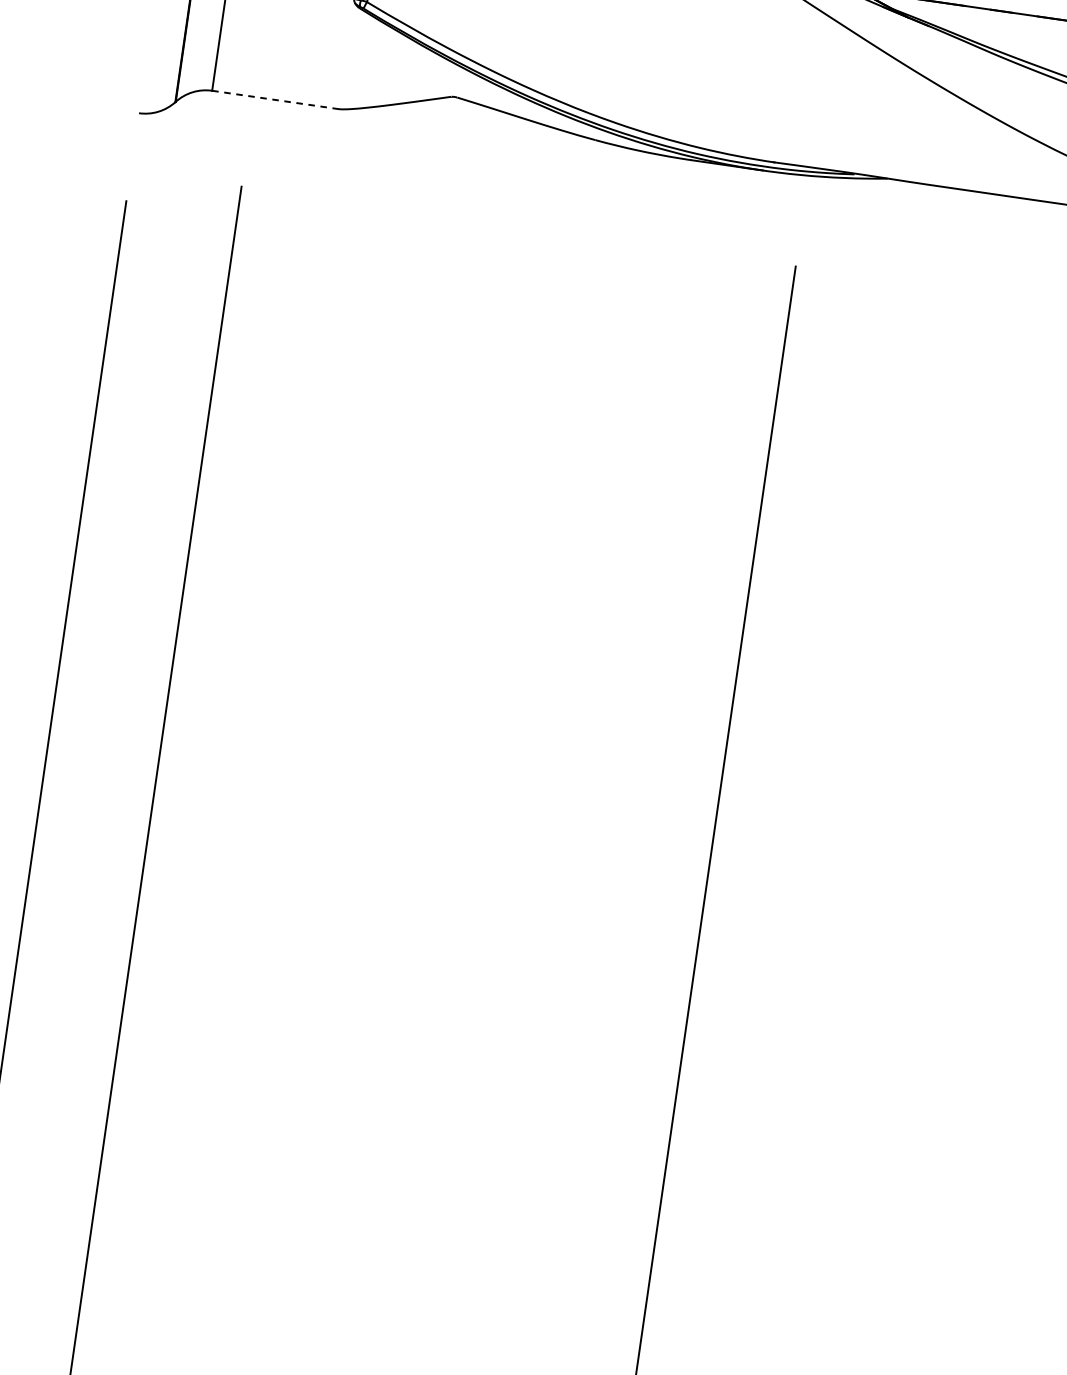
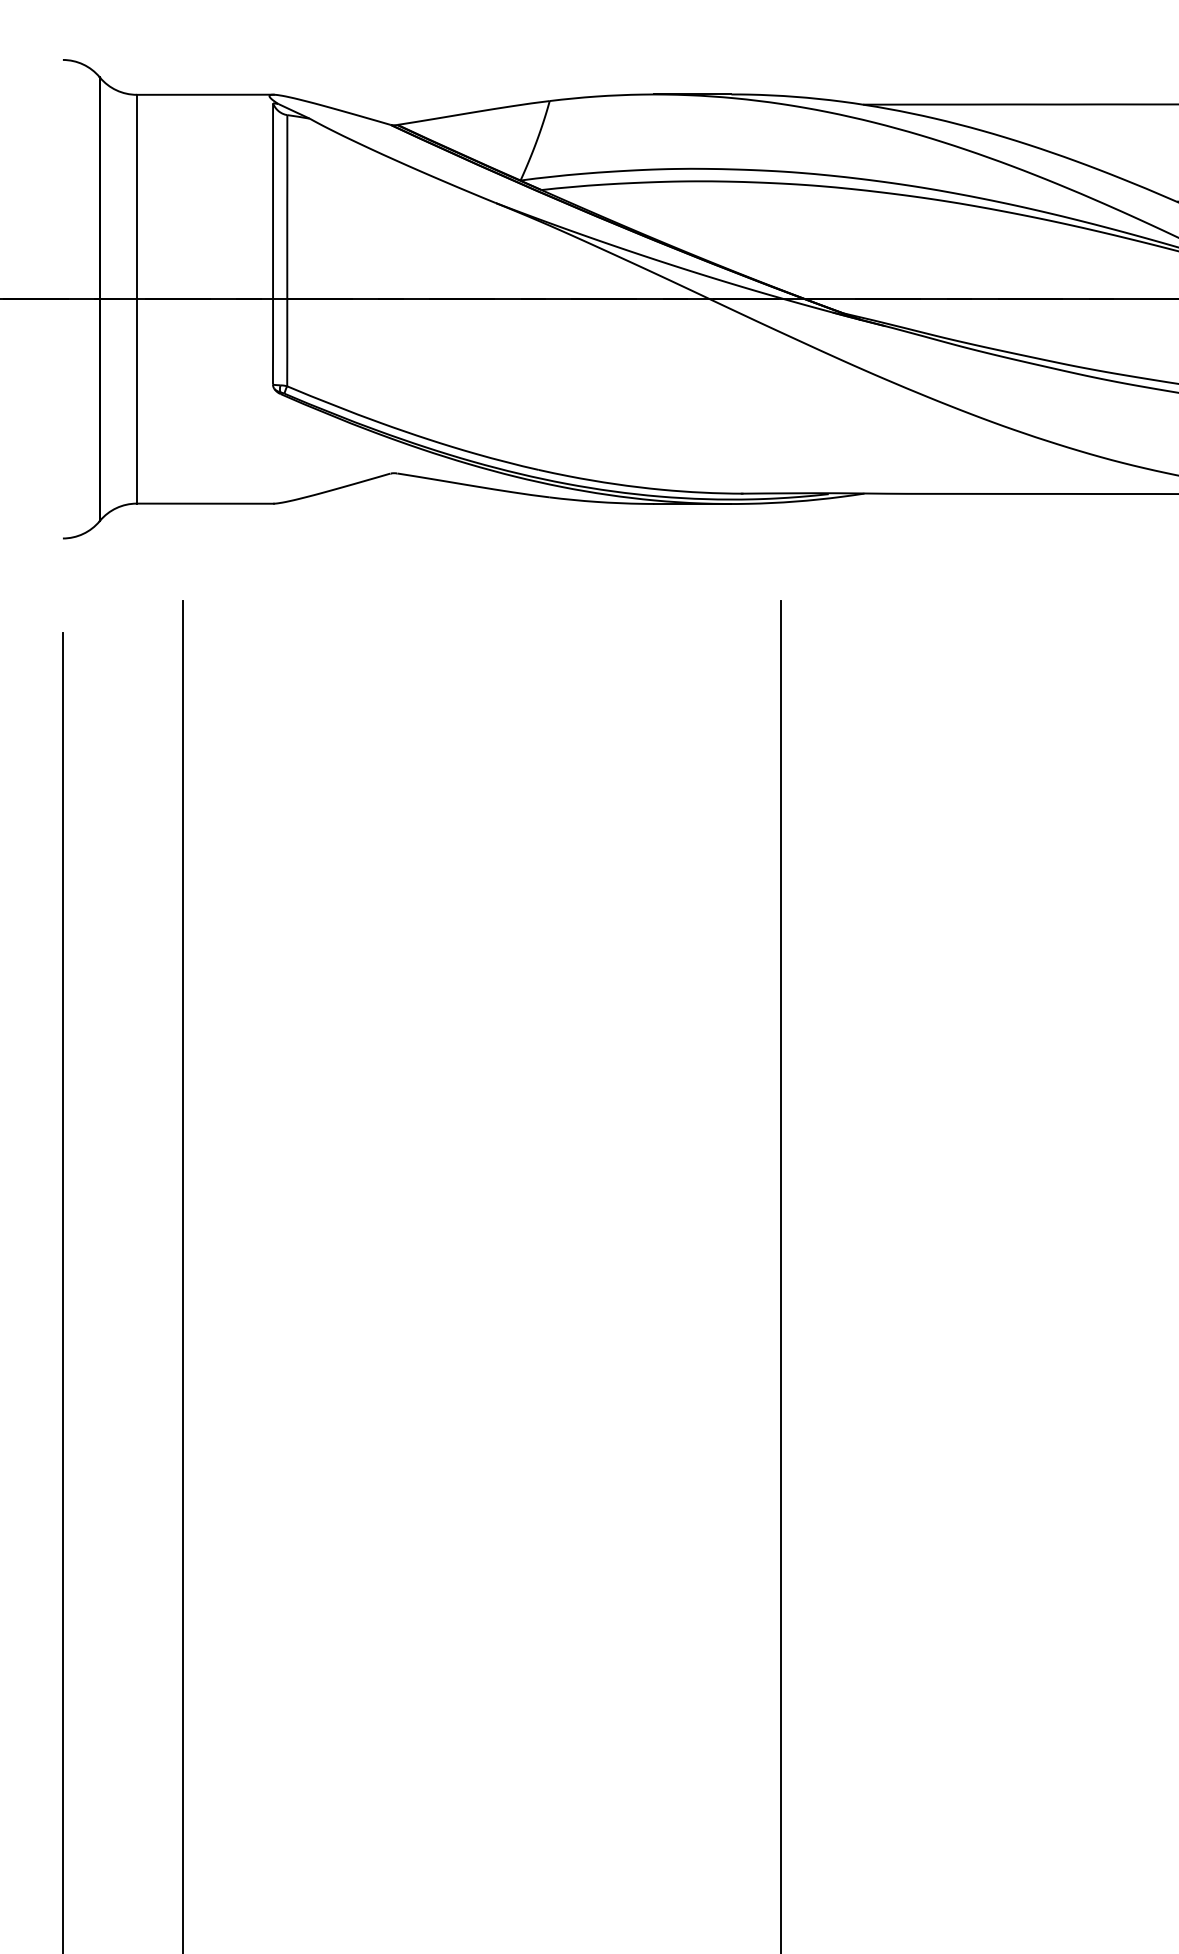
line: (275, 99) -> (205, 503), dashed -> solid

